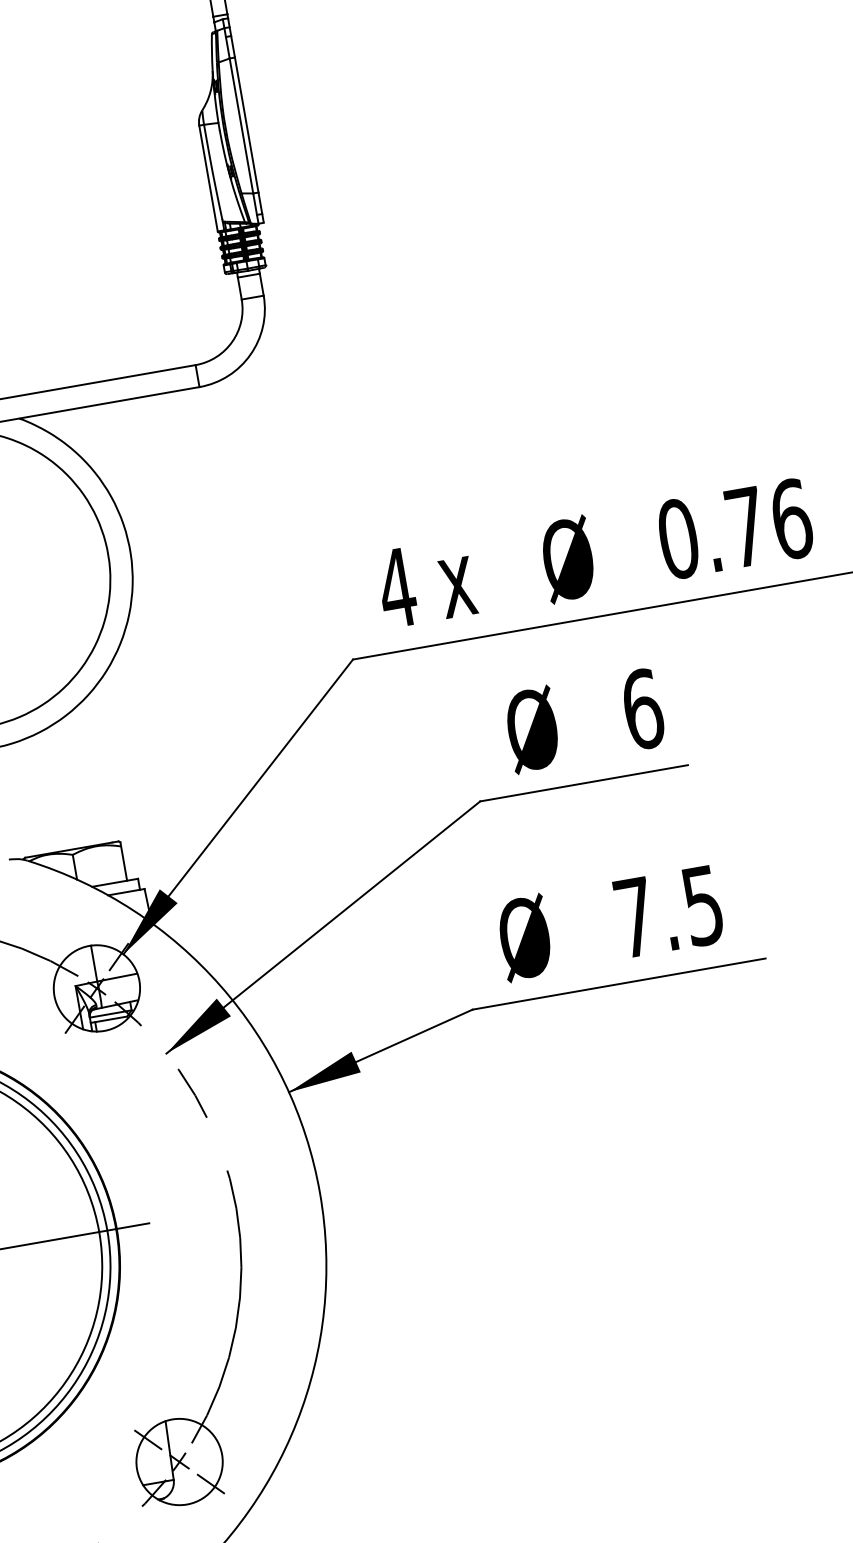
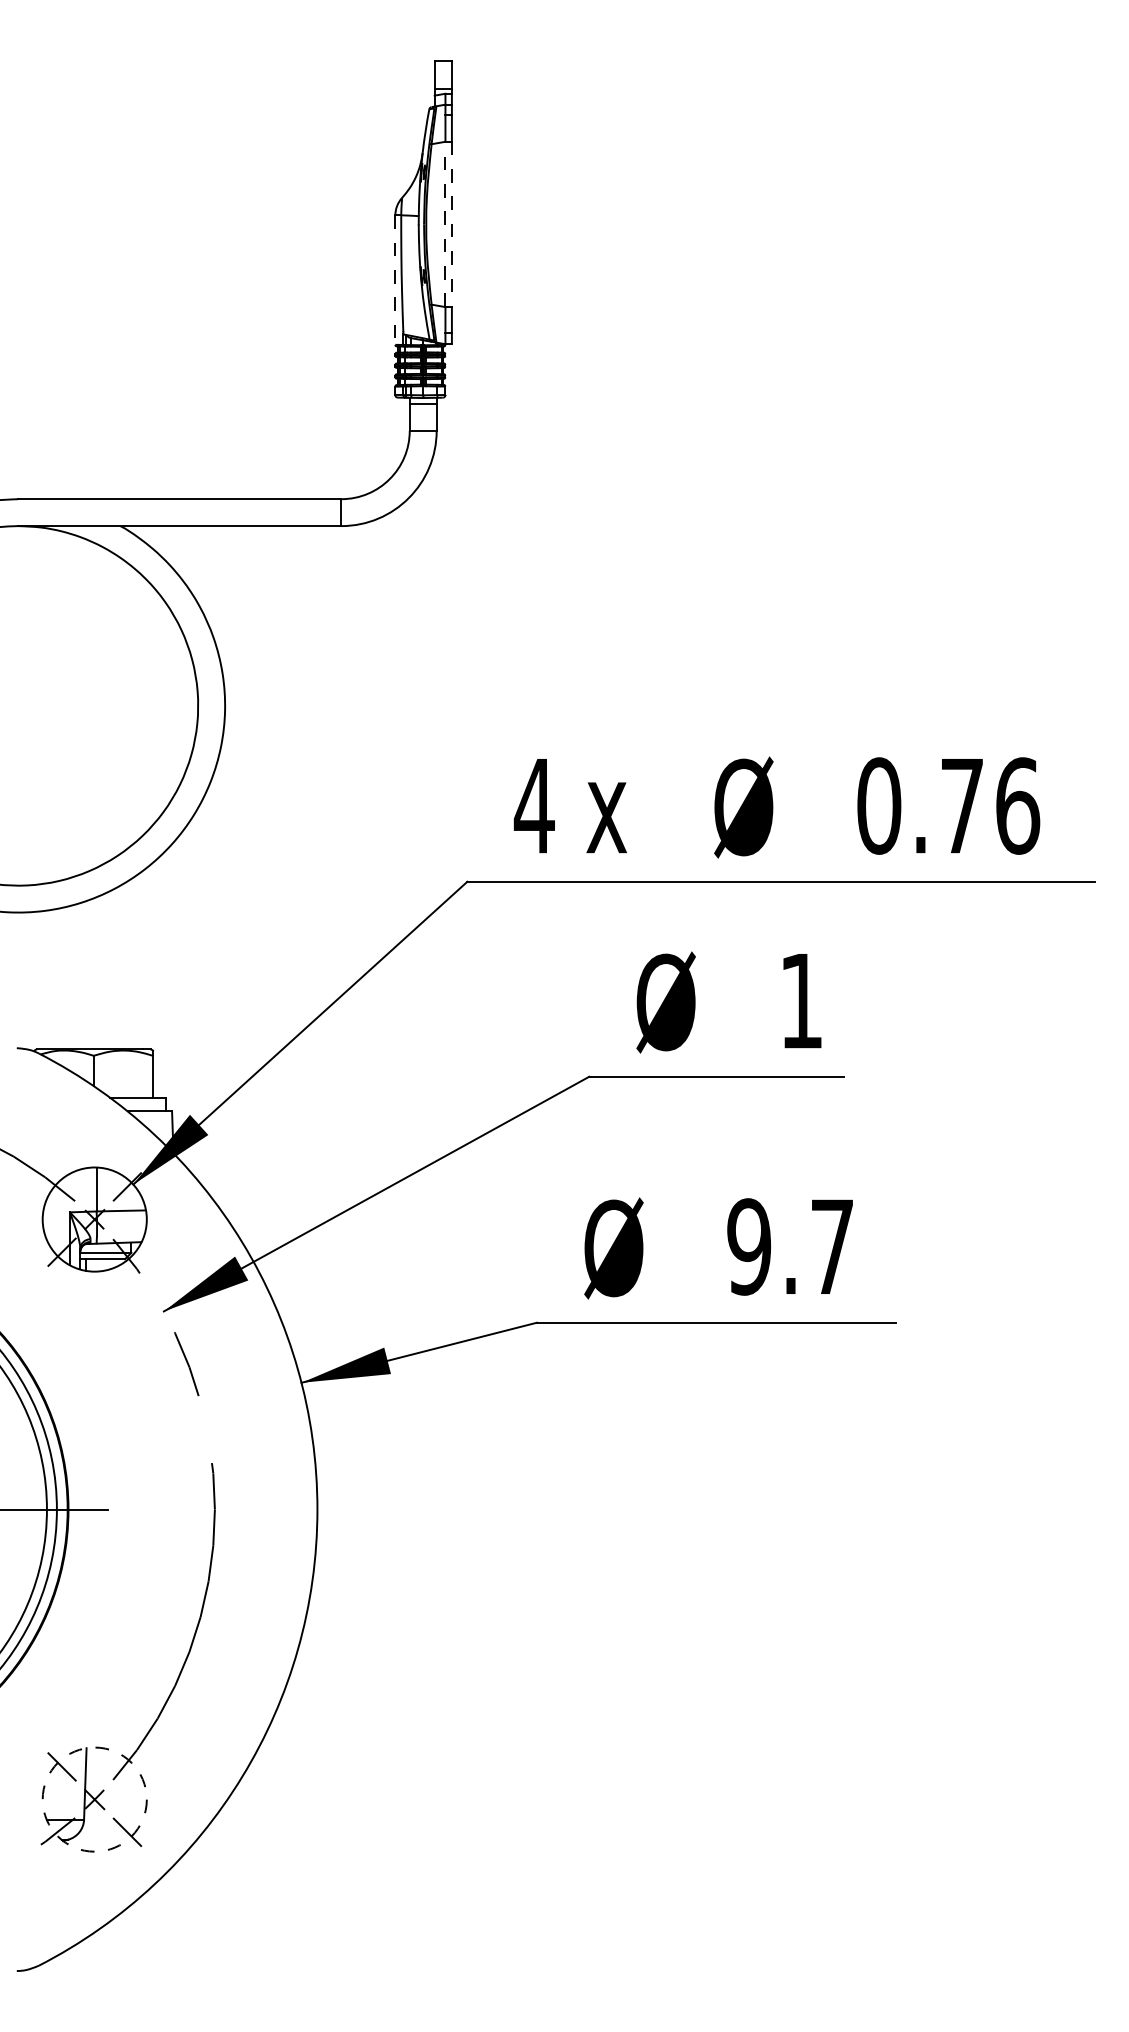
line: (246, 125) -> (451, 224), solid -> dashed
line: (241, 126) -> (445, 224), solid -> dashed
line: (208, 178) -> (395, 280), solid -> dashed
text: (642, 708) -> (801, 1000), 6 -> 1
text: (667, 911) -> (789, 1246), 7.5 -> 9.7
circle: (179, 1461) -> (94, 1799), solid -> dashed

